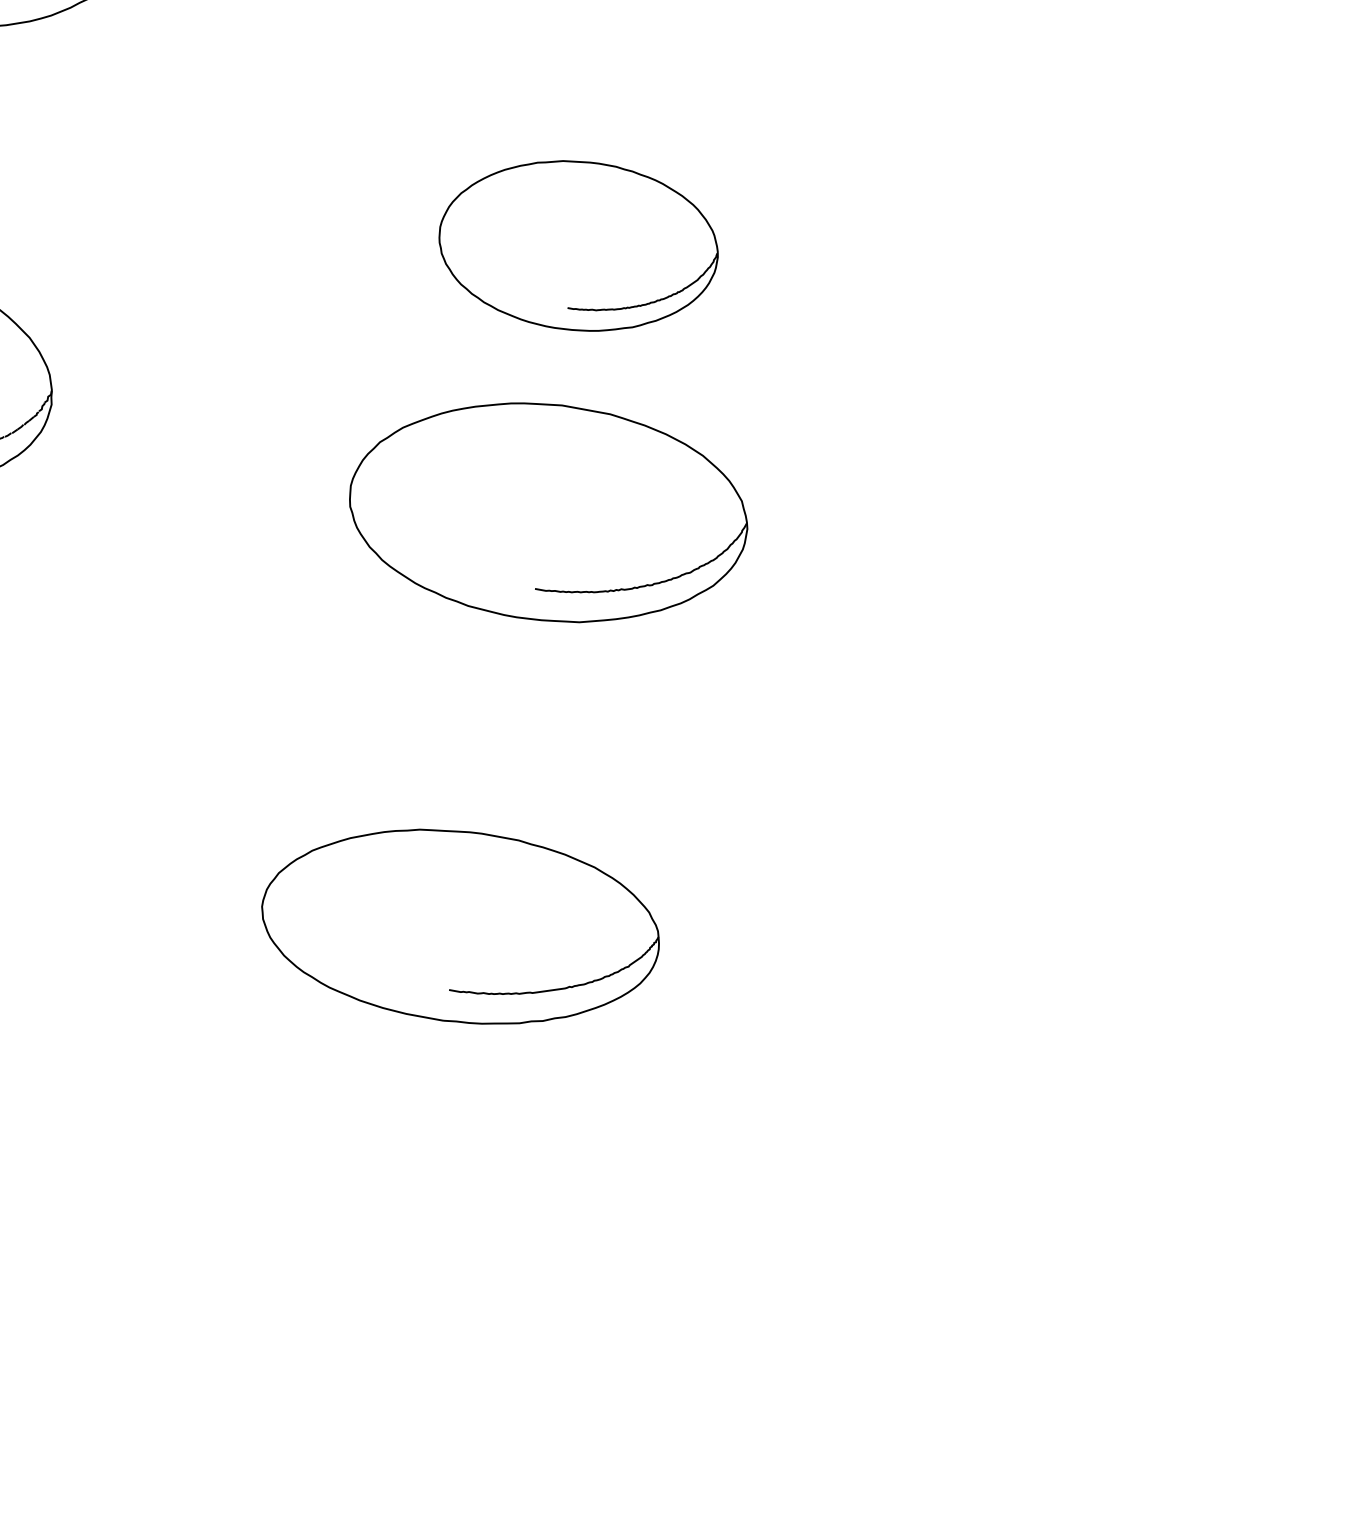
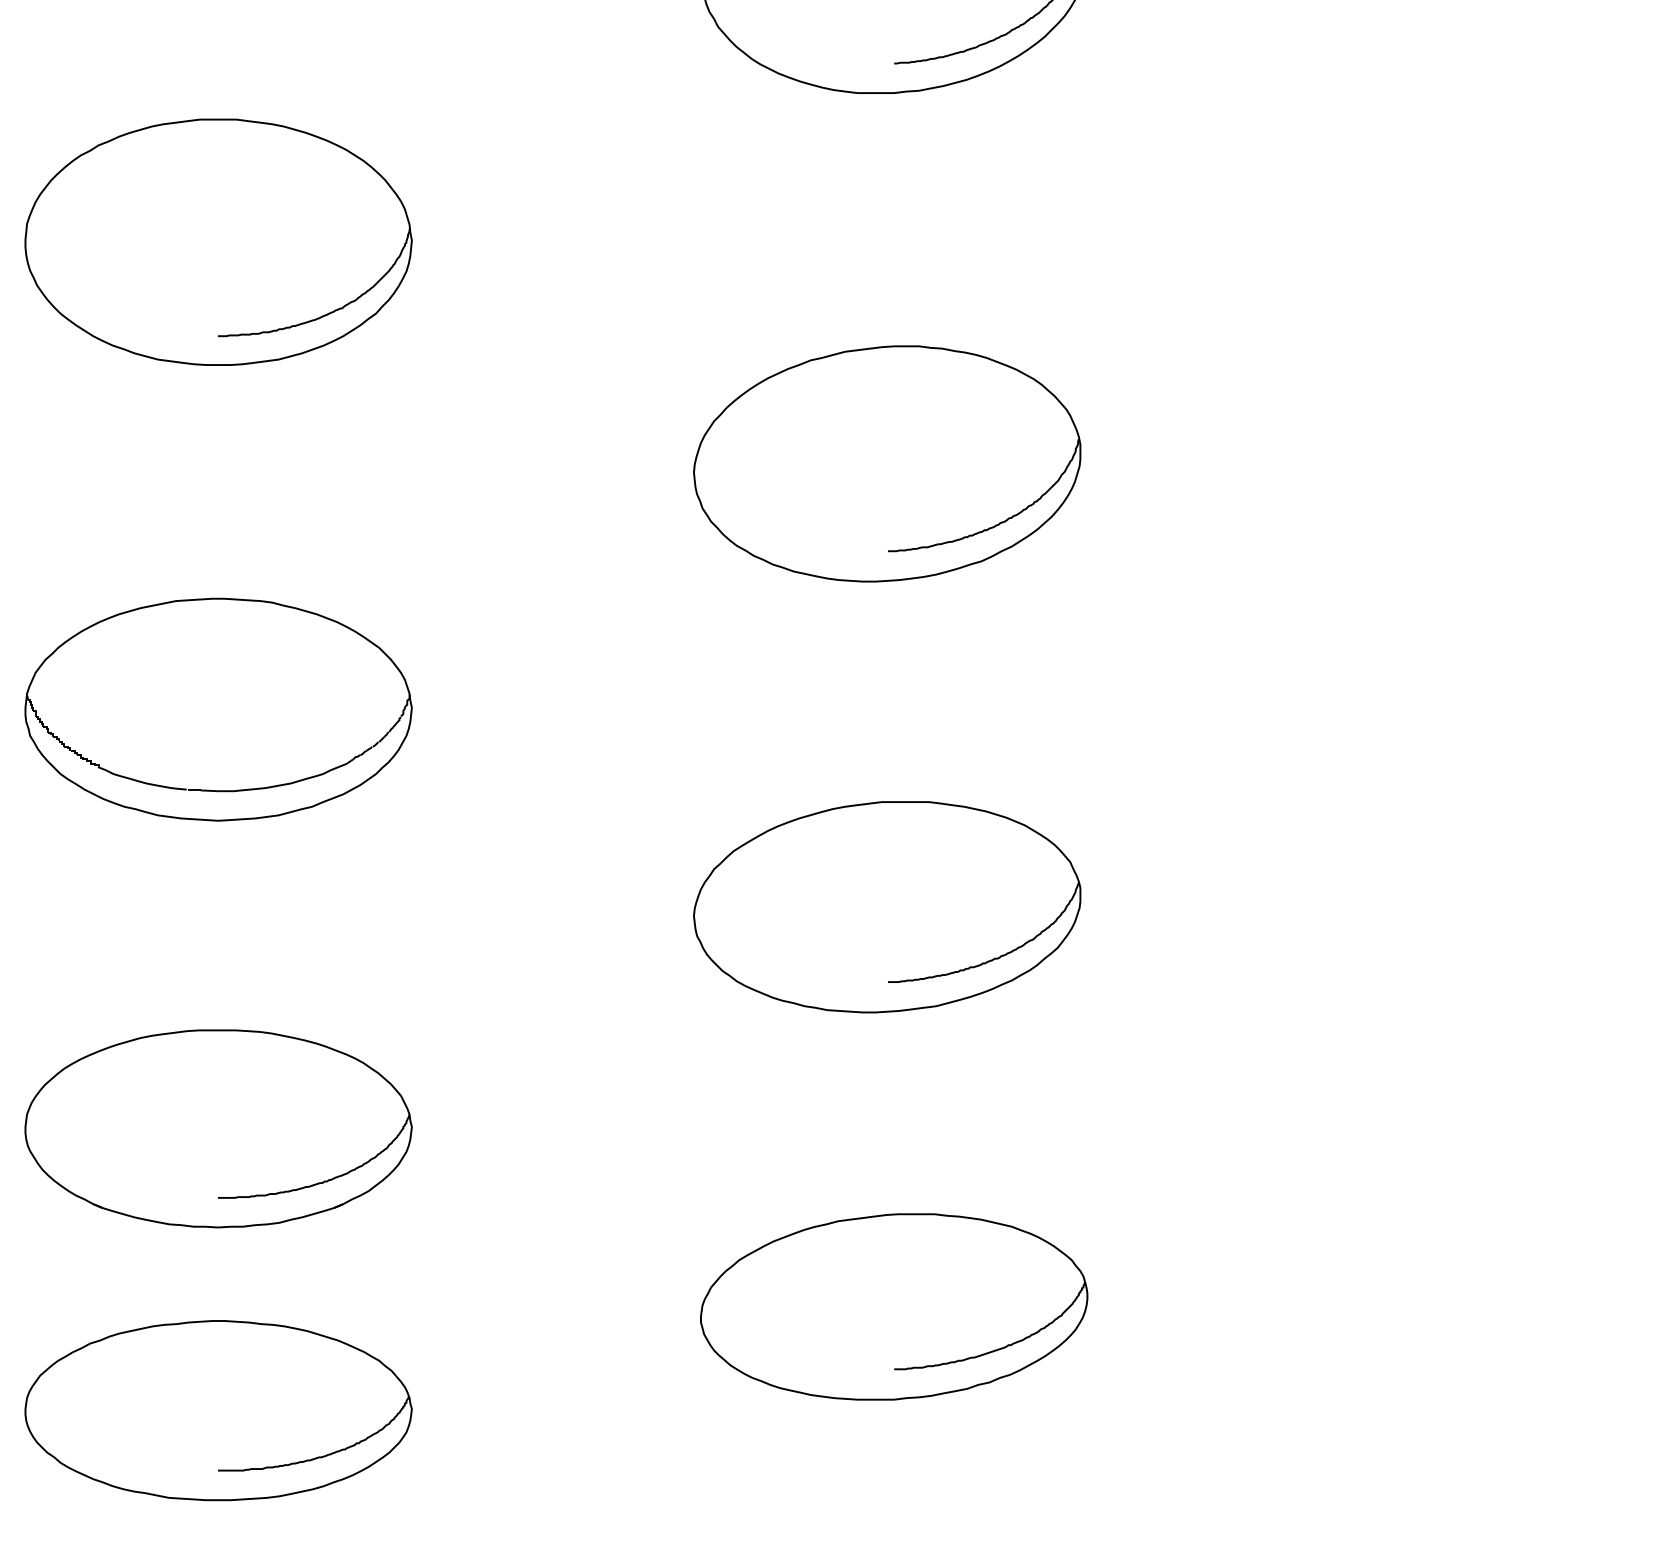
part: (578, 245) -> (887, 463), size x1.43
part: (548, 513) -> (887, 907), moved
part: (461, 926) -> (894, 1306), moved

